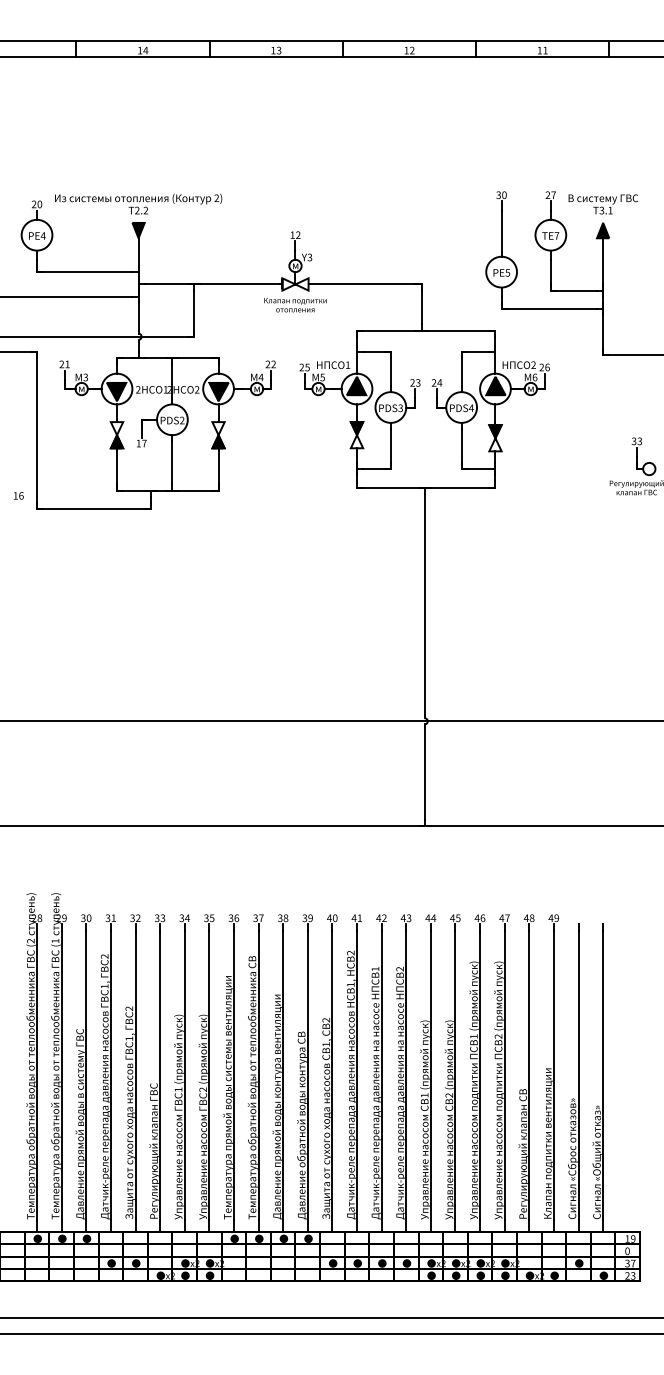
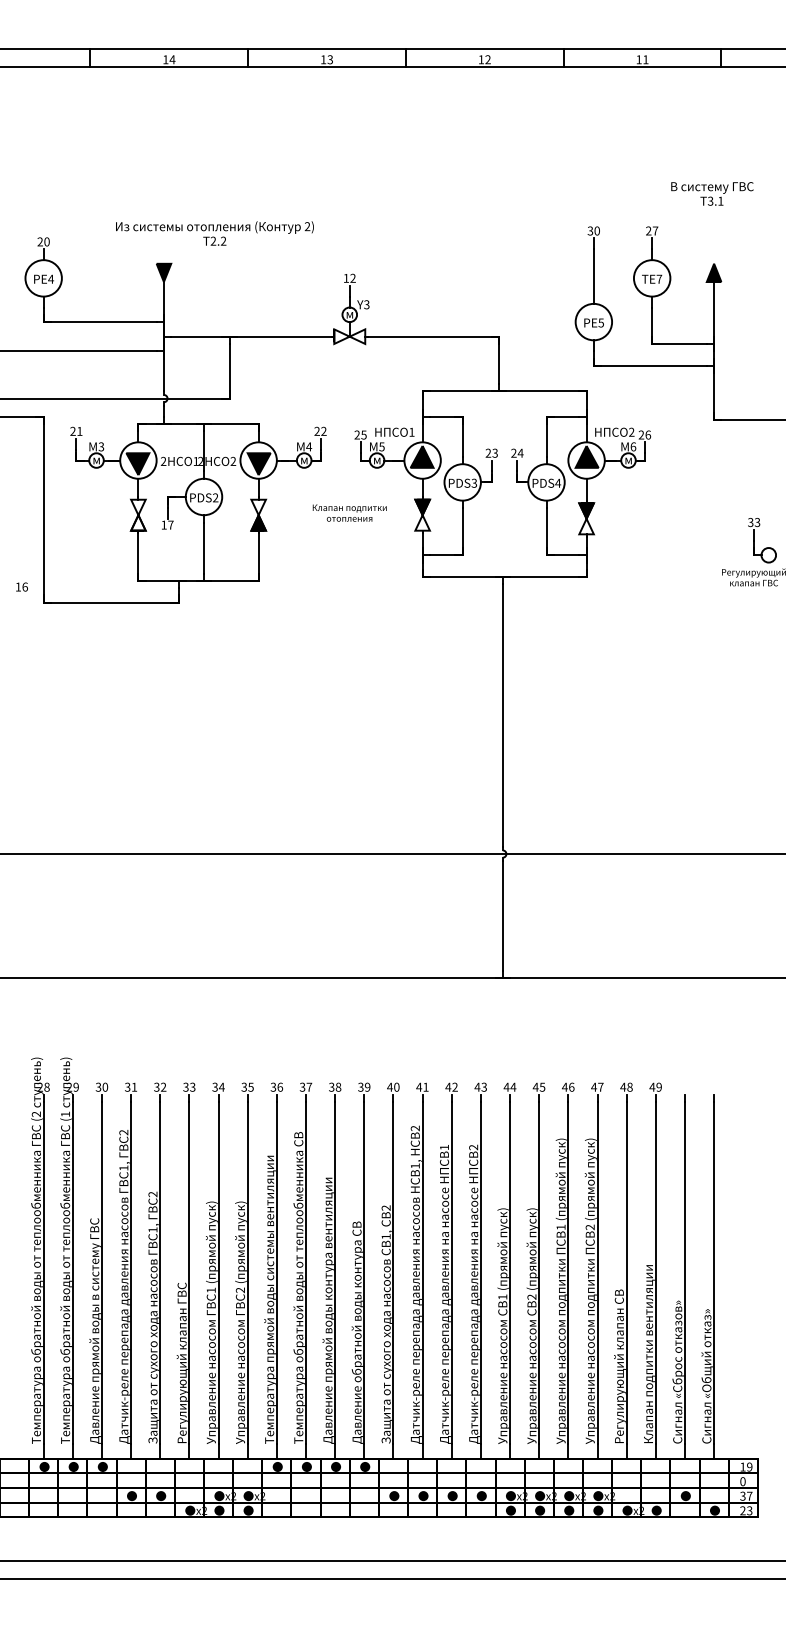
text: (138, 204) -> (214, 233), moved
text: (603, 204) -> (712, 193), moved
text: (295, 304) -> (349, 512), moved
fill: (117, 441) -> (138, 522), removed

